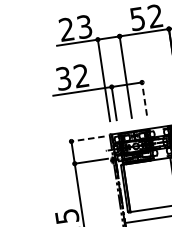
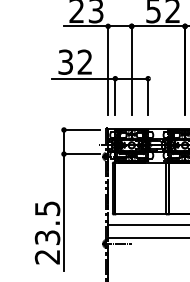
line: (144, 97) -> (148, 95), dashed -> solid
line: (86, 138) -> (80, 129), dashed -> solid

